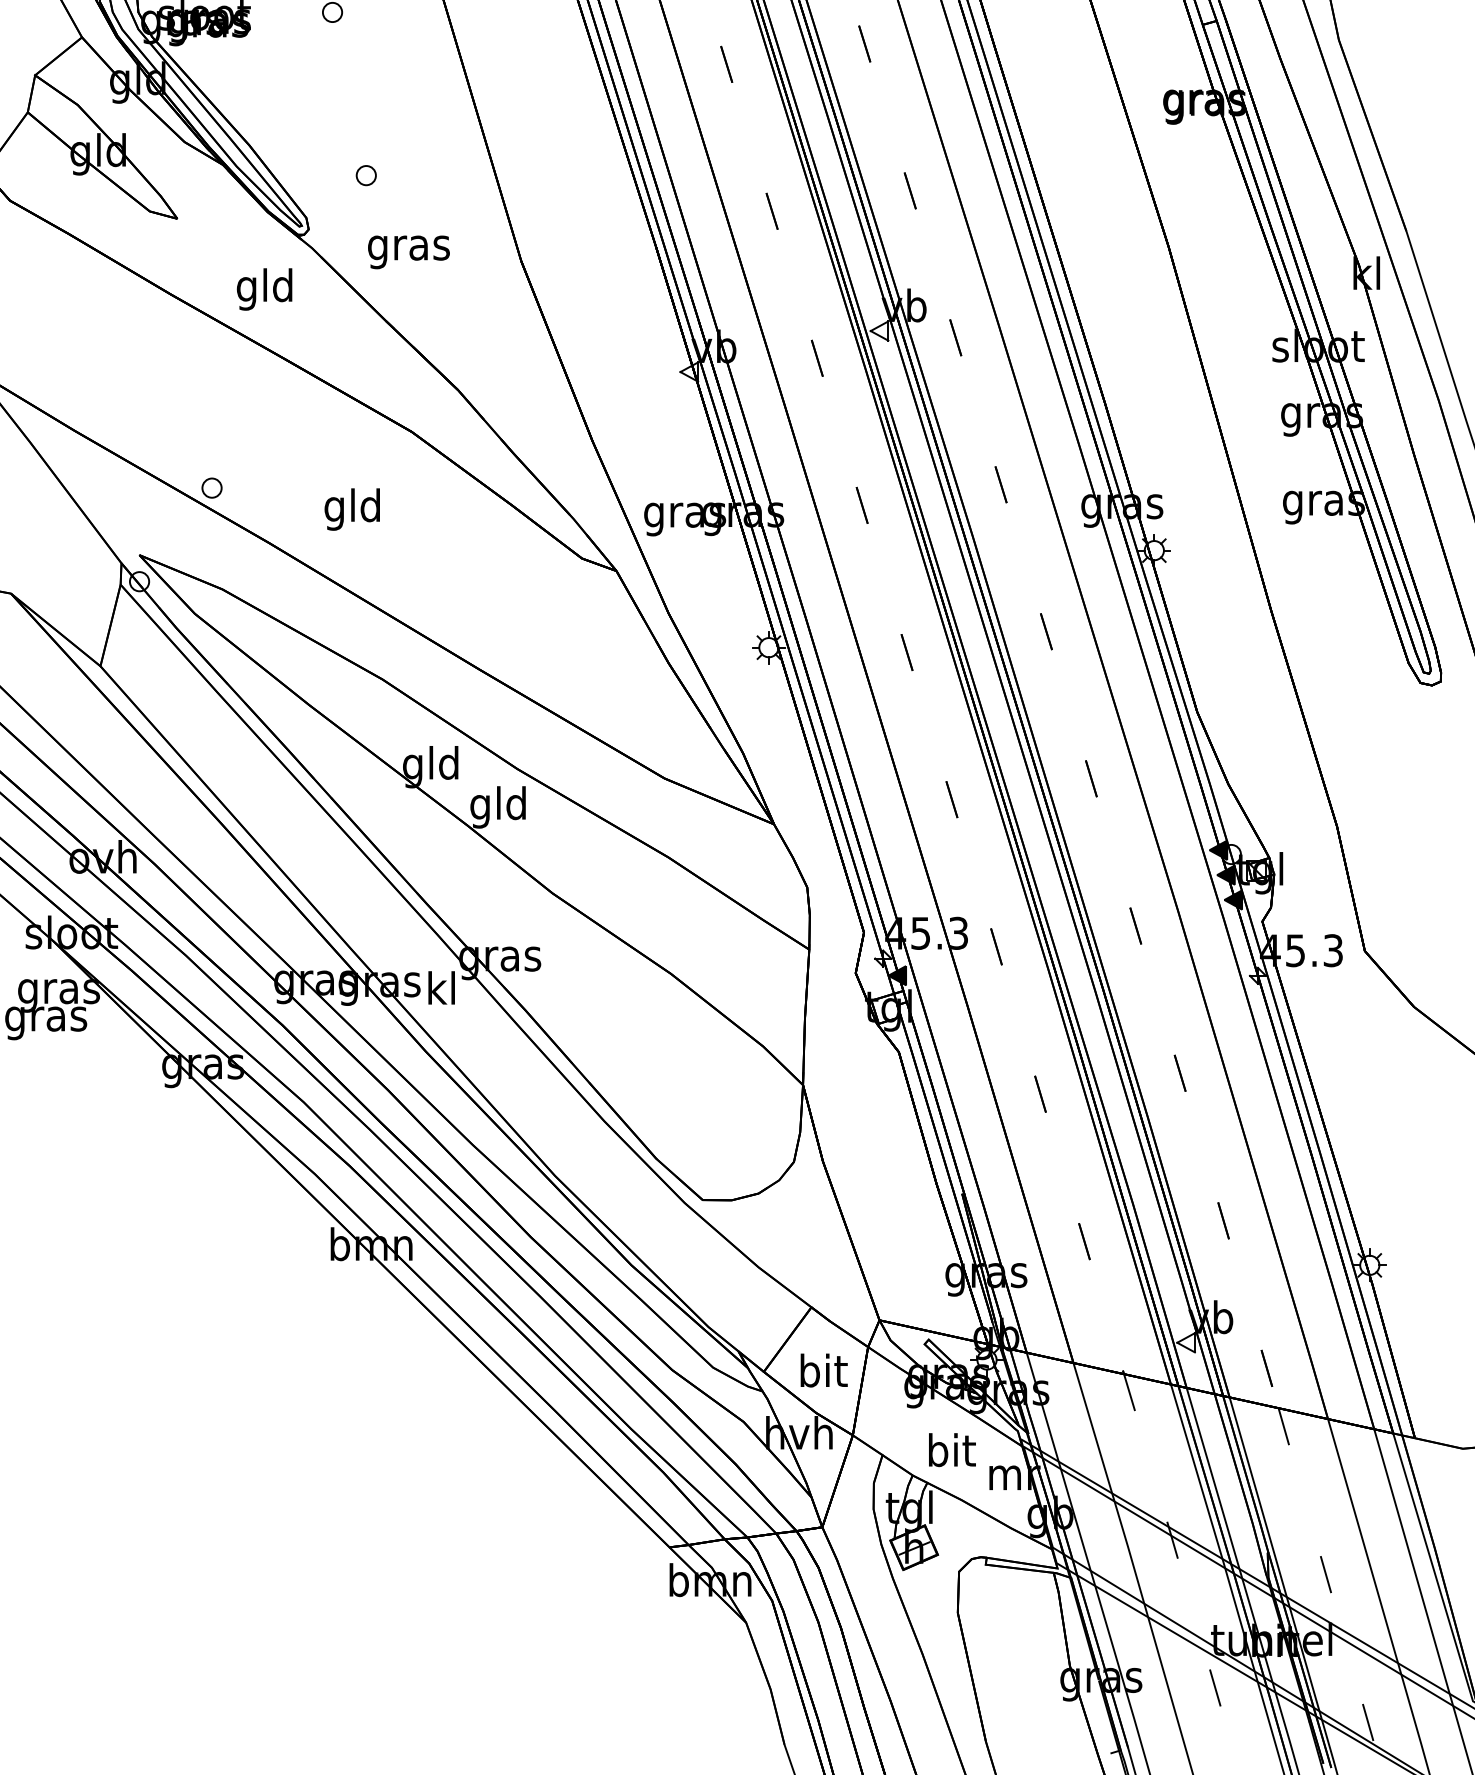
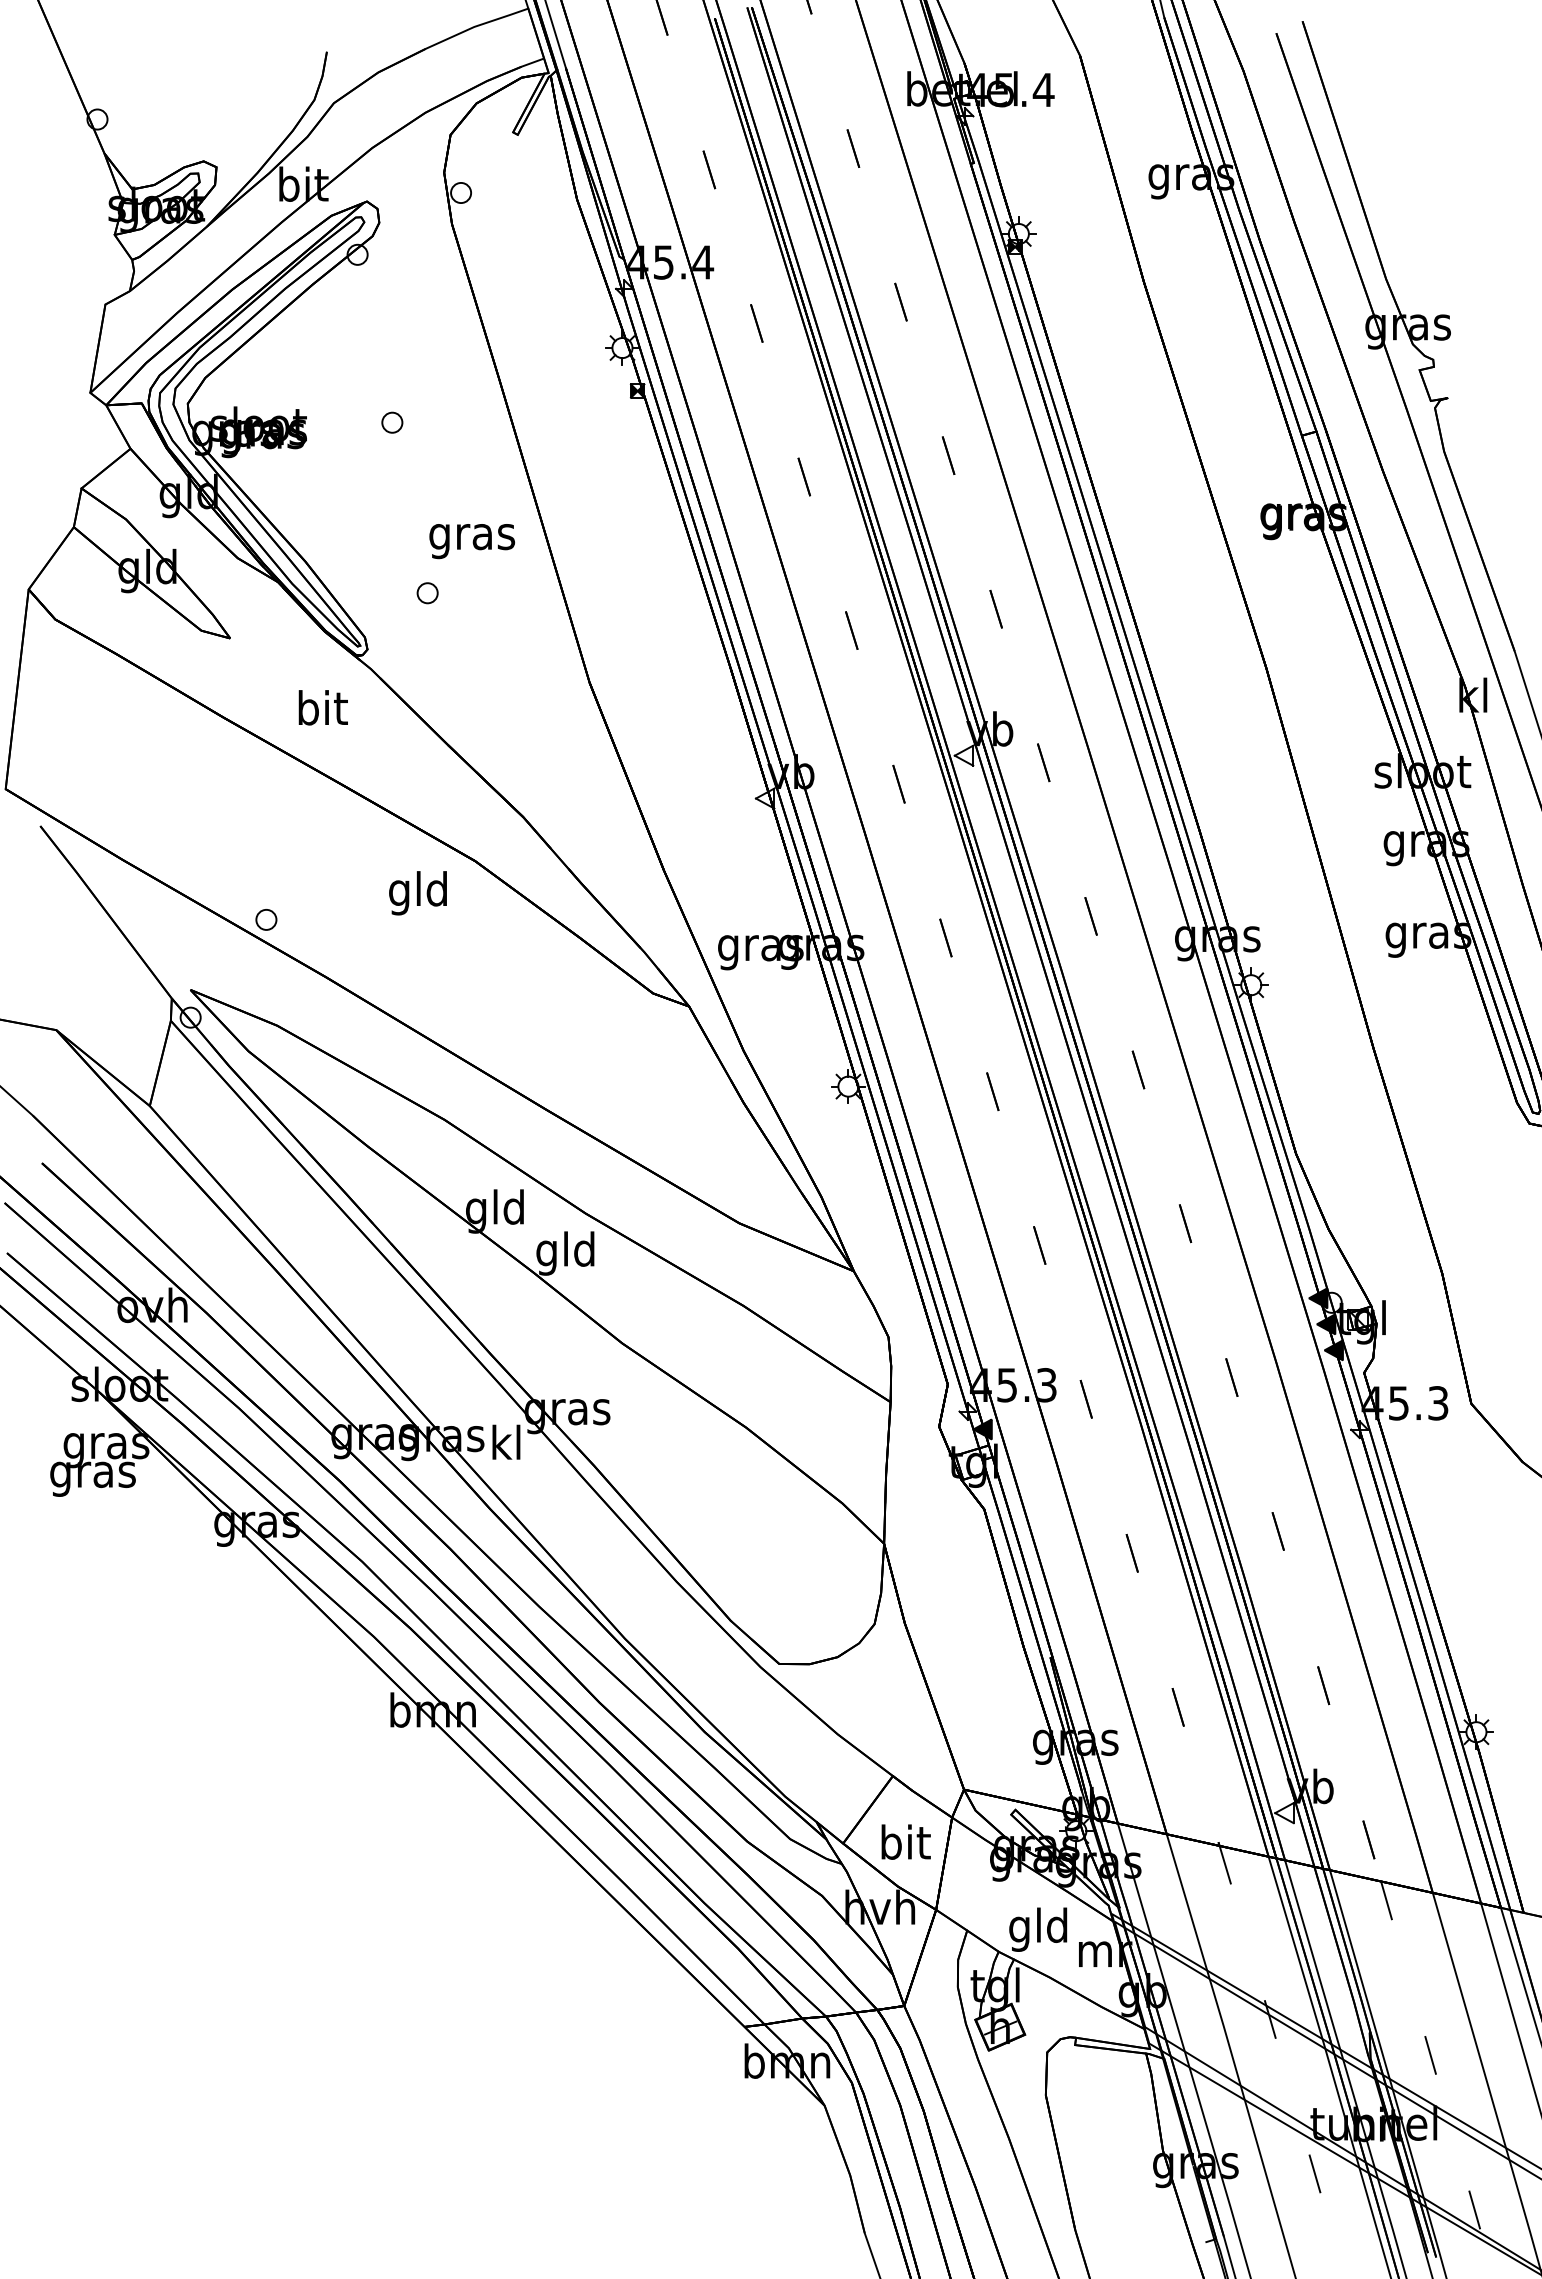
text: (409, 252) -> (472, 541), moved
text: (264, 289) -> (321, 712), gld -> bit
text: (351, 509) -> (417, 893), moved
text: (950, 1454) -> (1038, 1929), bit -> gld

